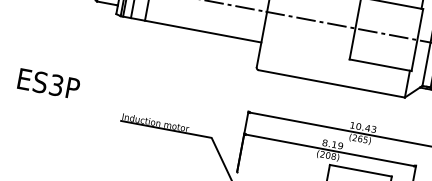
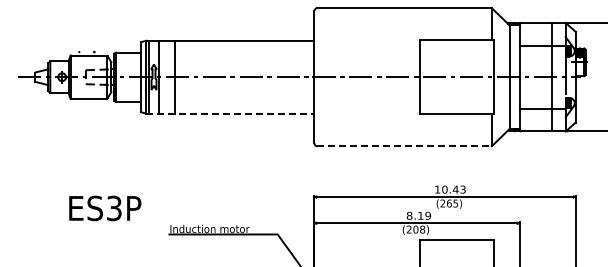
line: (191, 29) -> (230, 113), solid -> dashed
text: (49, 84) -> (105, 208), moved
line: (332, 84) -> (405, 146), solid -> dashed

